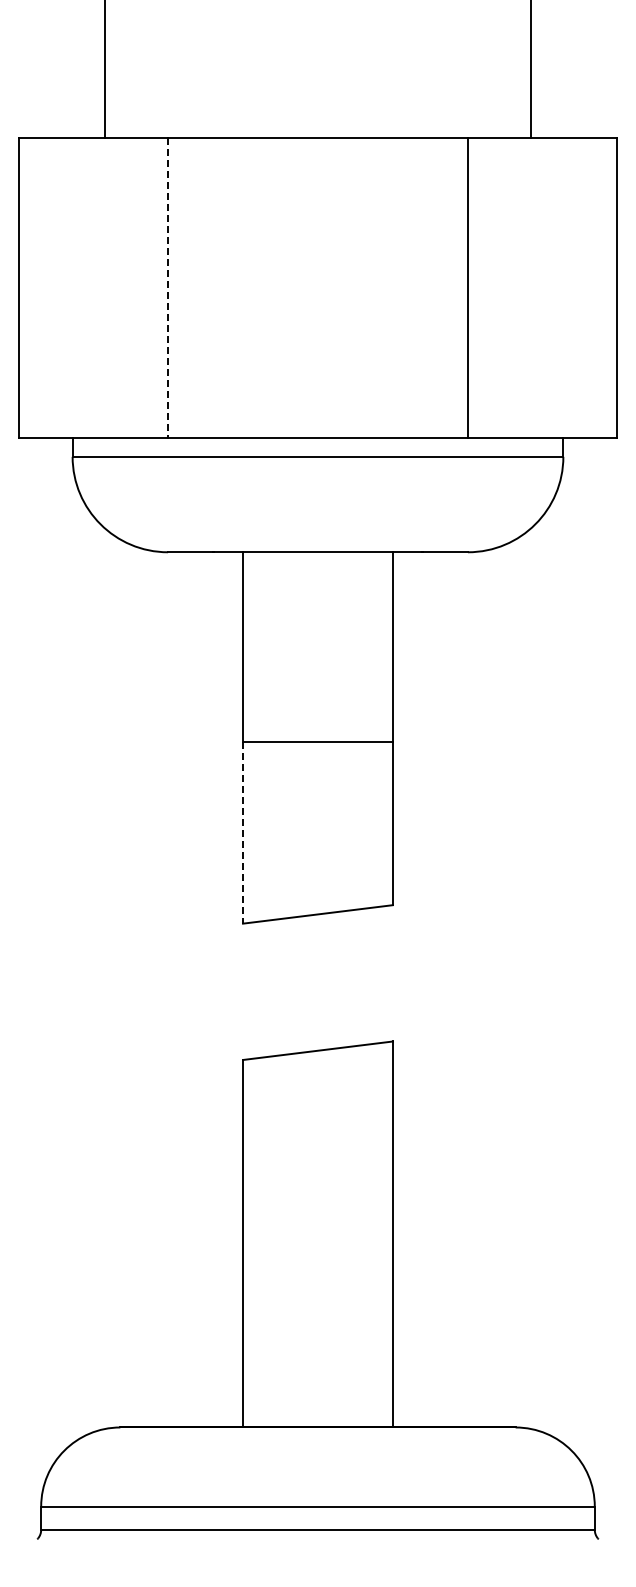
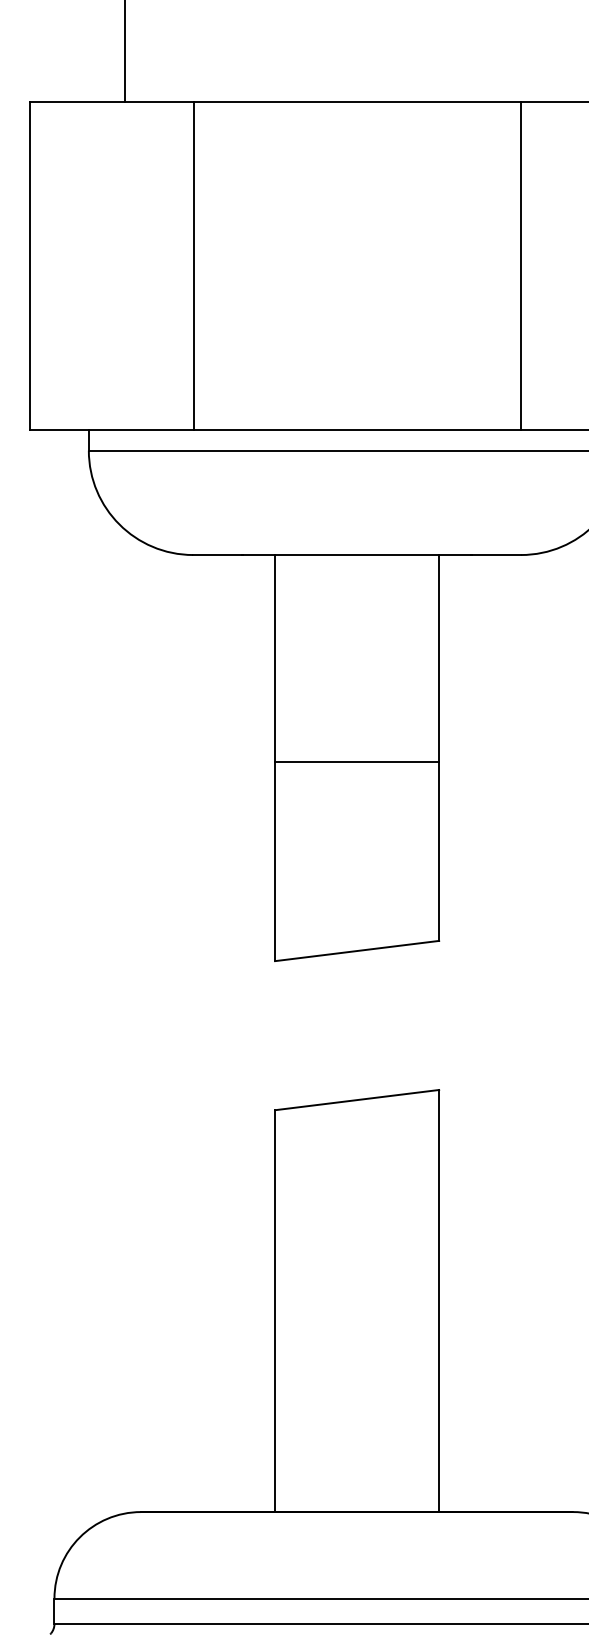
line: (168, 287) -> (193, 265), dashed -> solid
line: (243, 832) -> (275, 861), dashed -> solid

